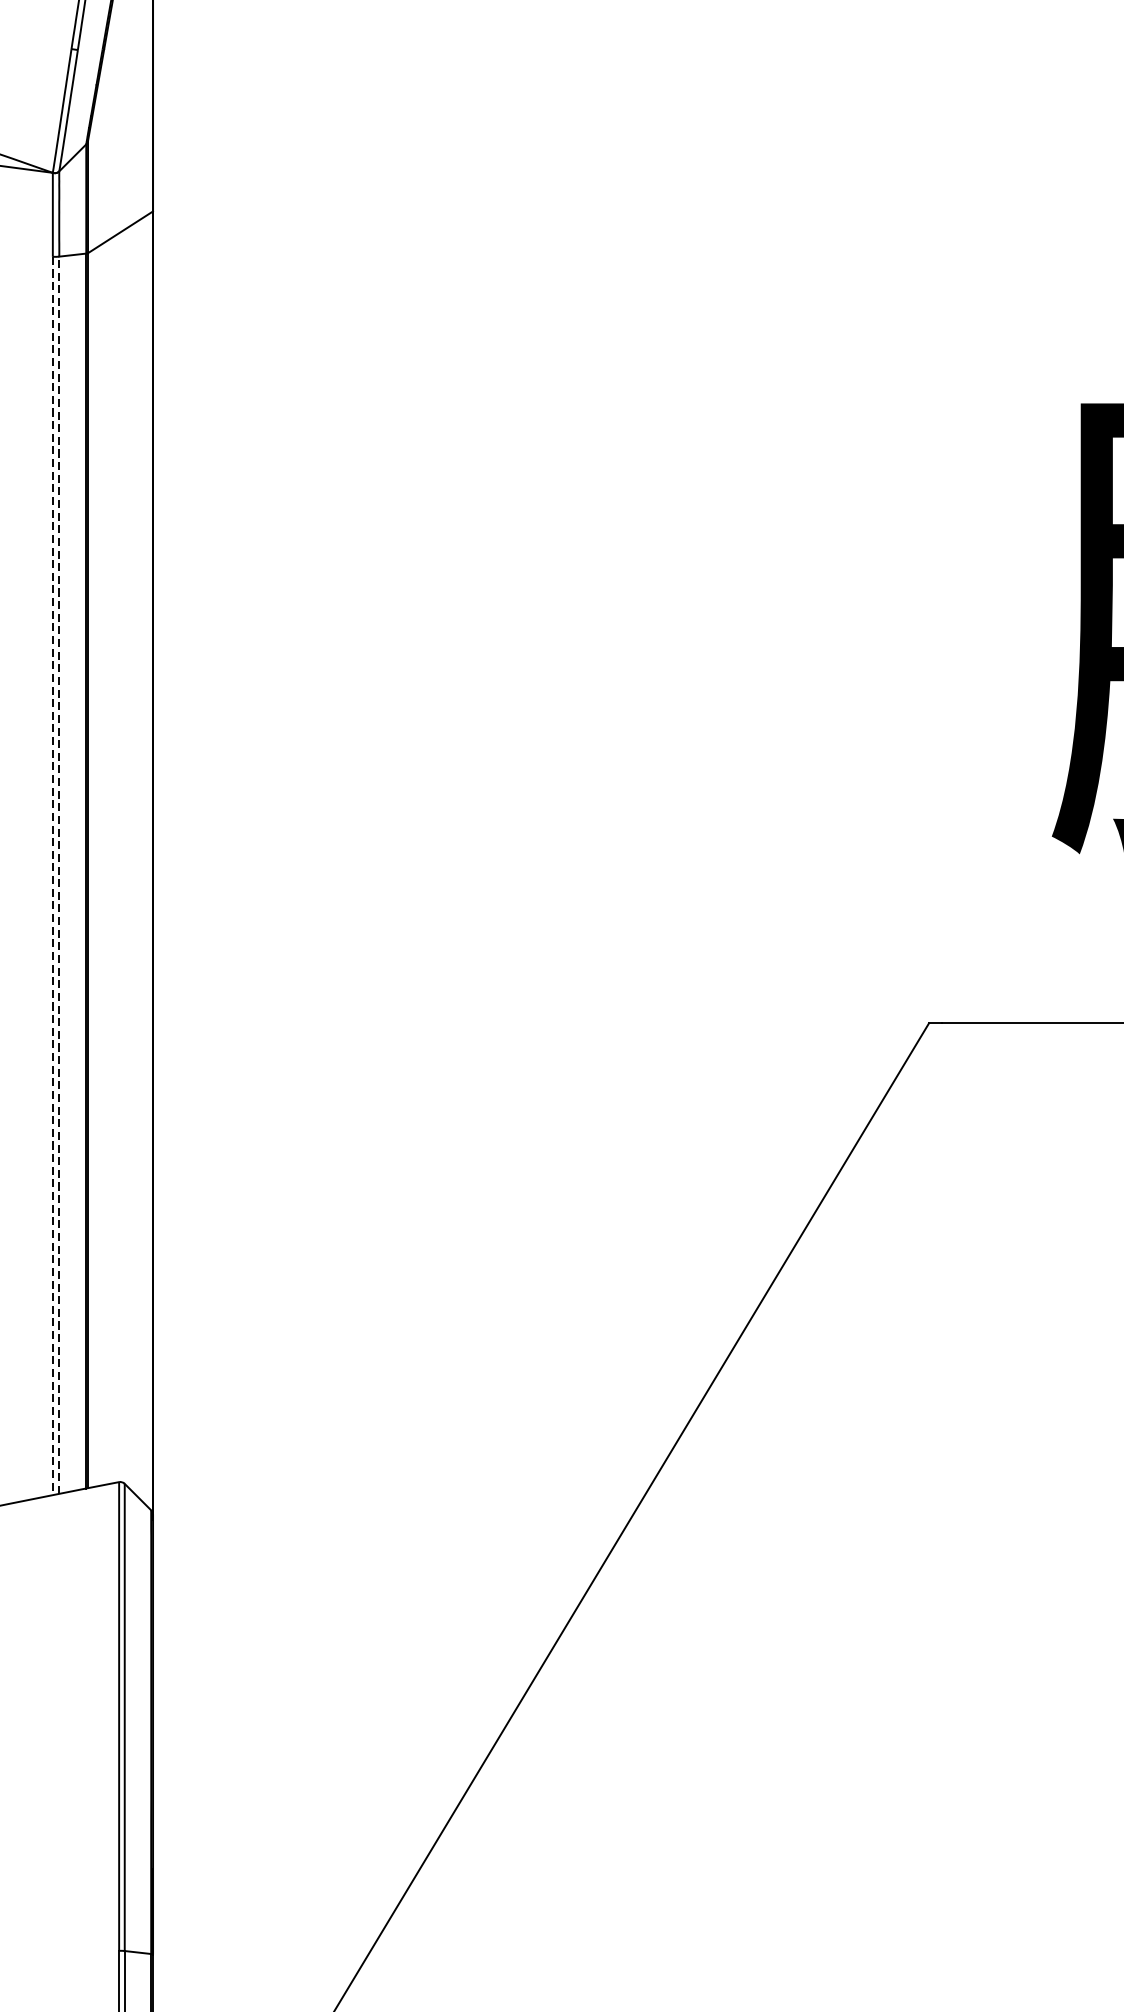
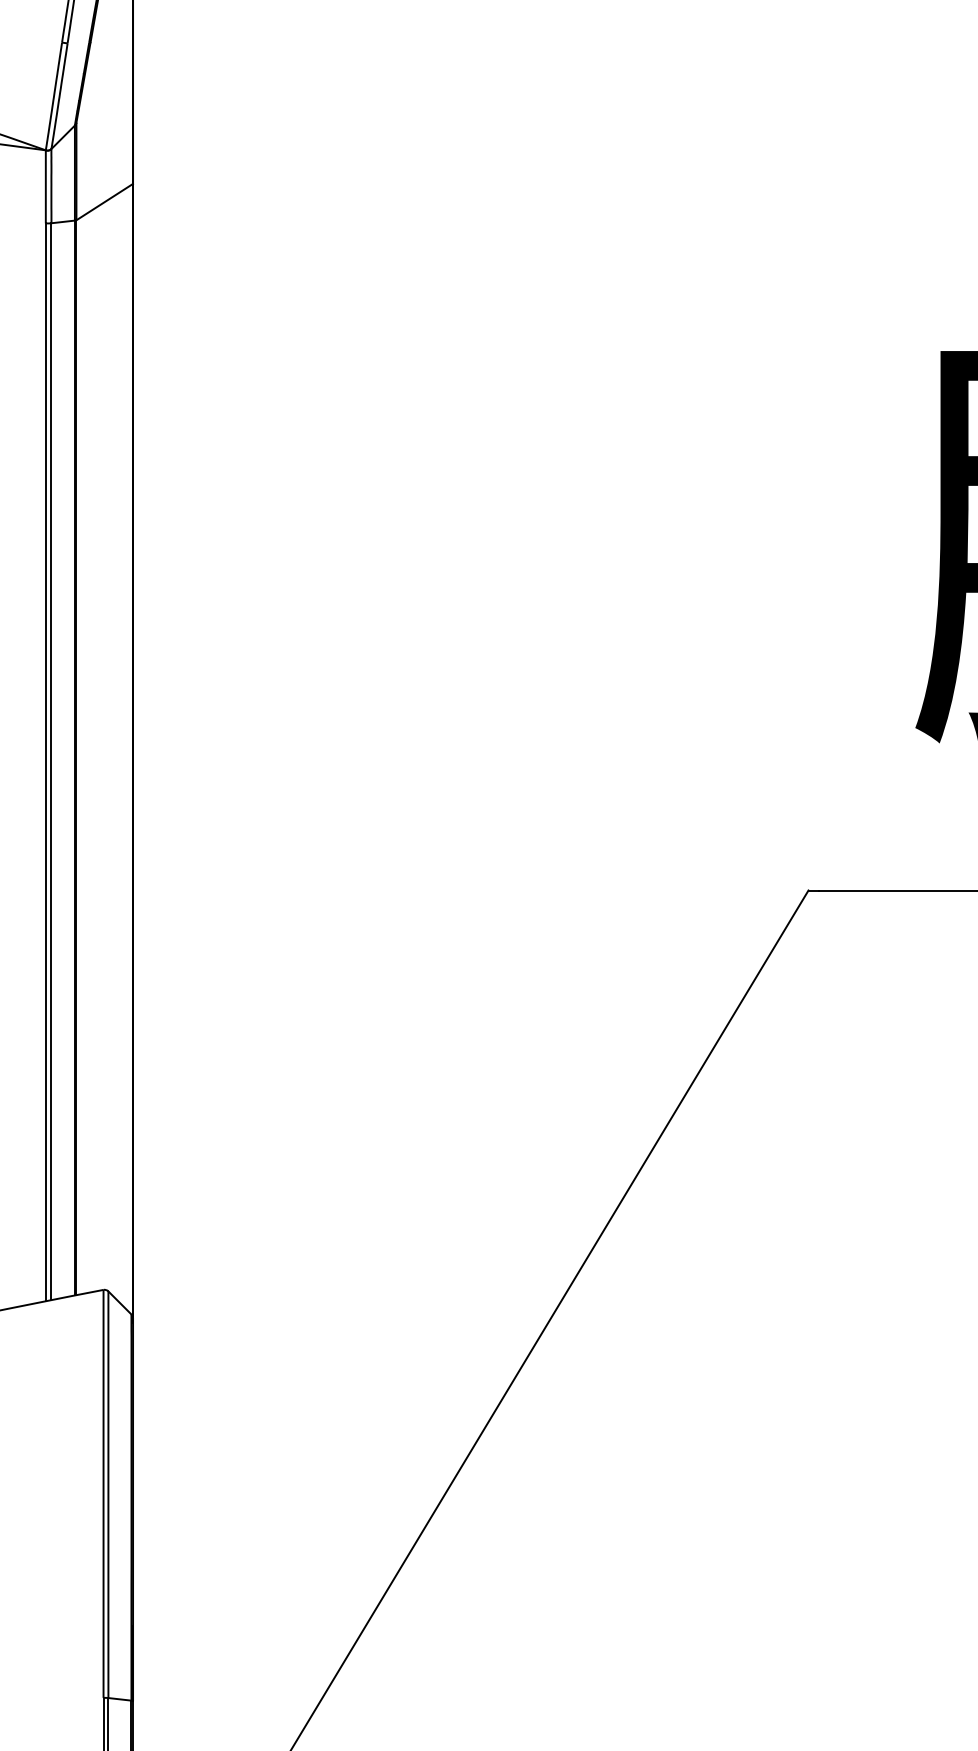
line: (59, 875) -> (51, 761), dashed -> solid
line: (52, 876) -> (45, 762), dashed -> solid

